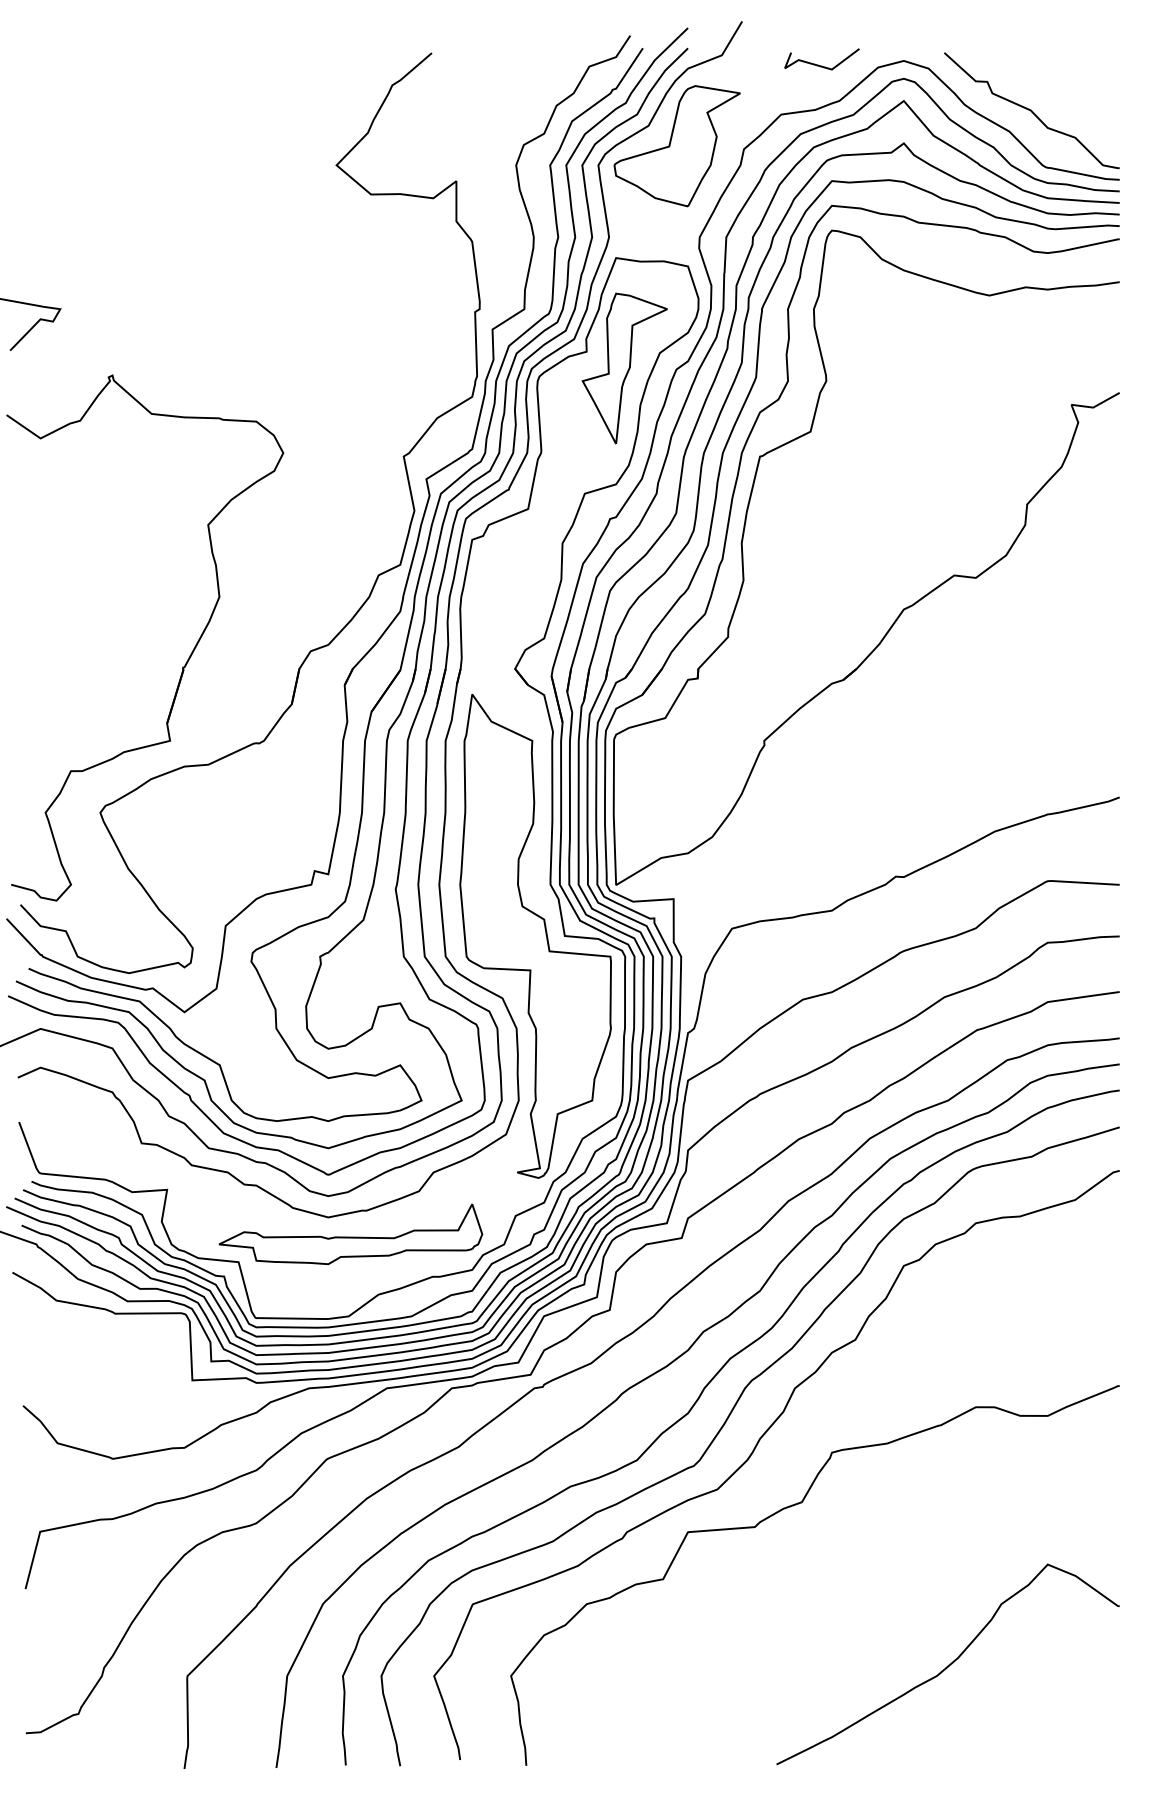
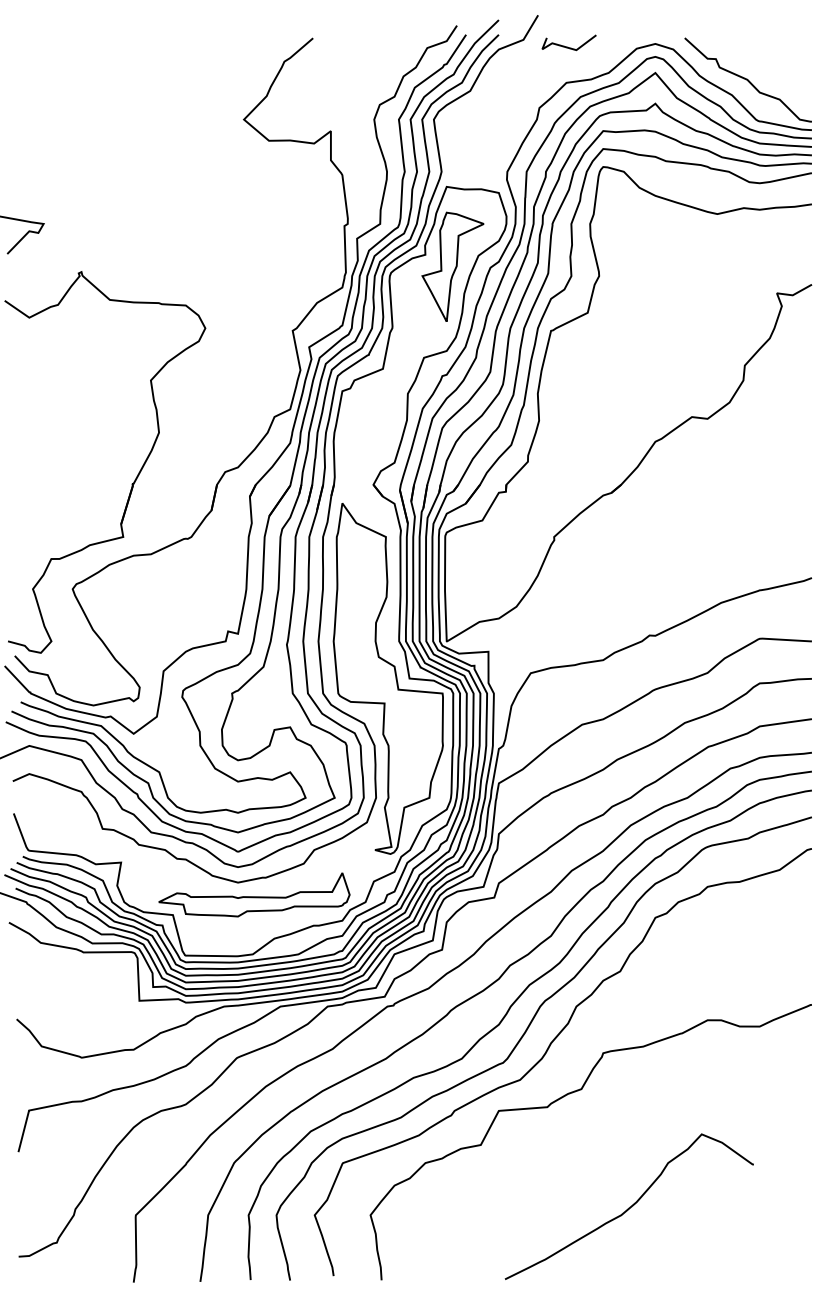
line: (818, 64) -> (566, 46), moved
part: (676, 146) -> (490, 105), removed
curve: (948, 1664) -> (629, 1206), moved

